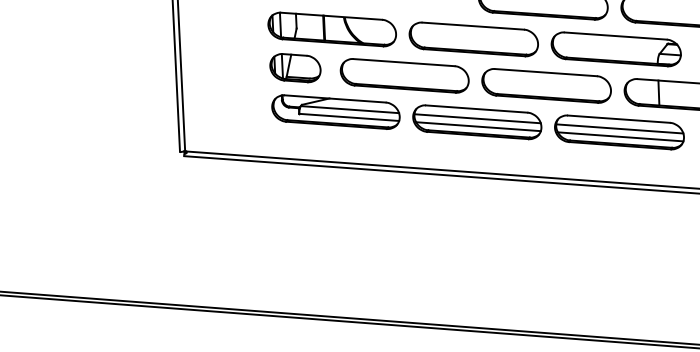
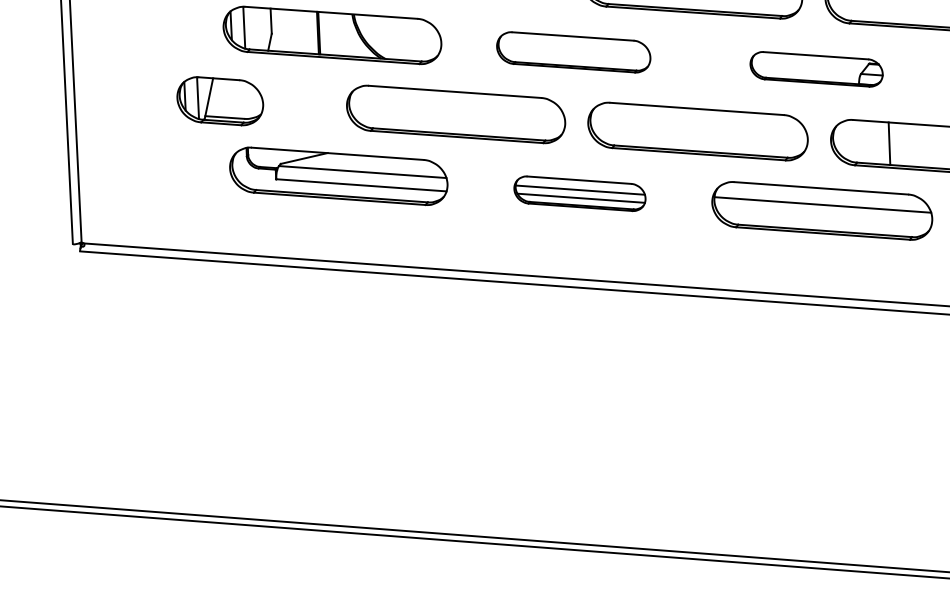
part: (473, 39) -> (573, 52), size x0.7
part: (615, 49) -> (815, 69), size x0.6
part: (295, 68) -> (220, 101), moved
part: (477, 122) -> (580, 193), size x0.6
line: (620, 136) -> (824, 217), removed

